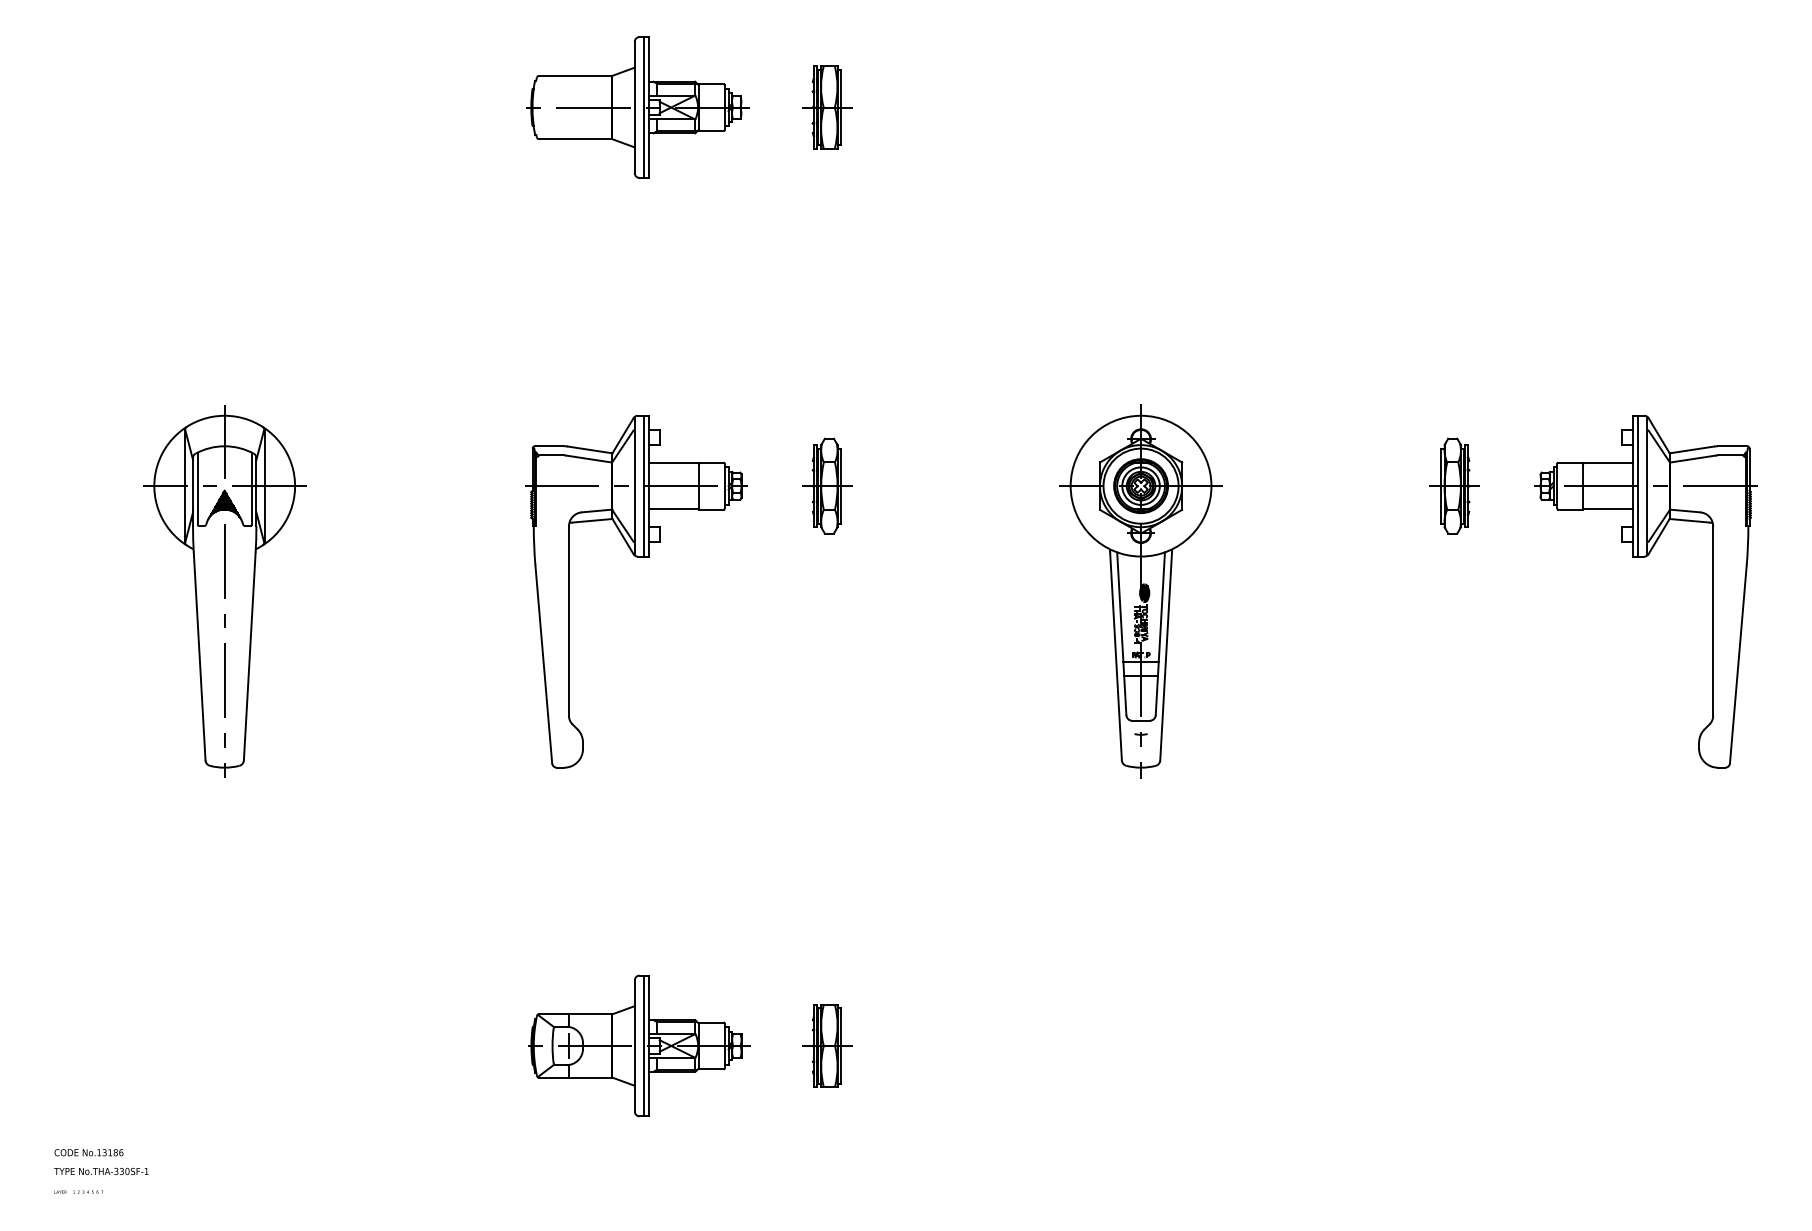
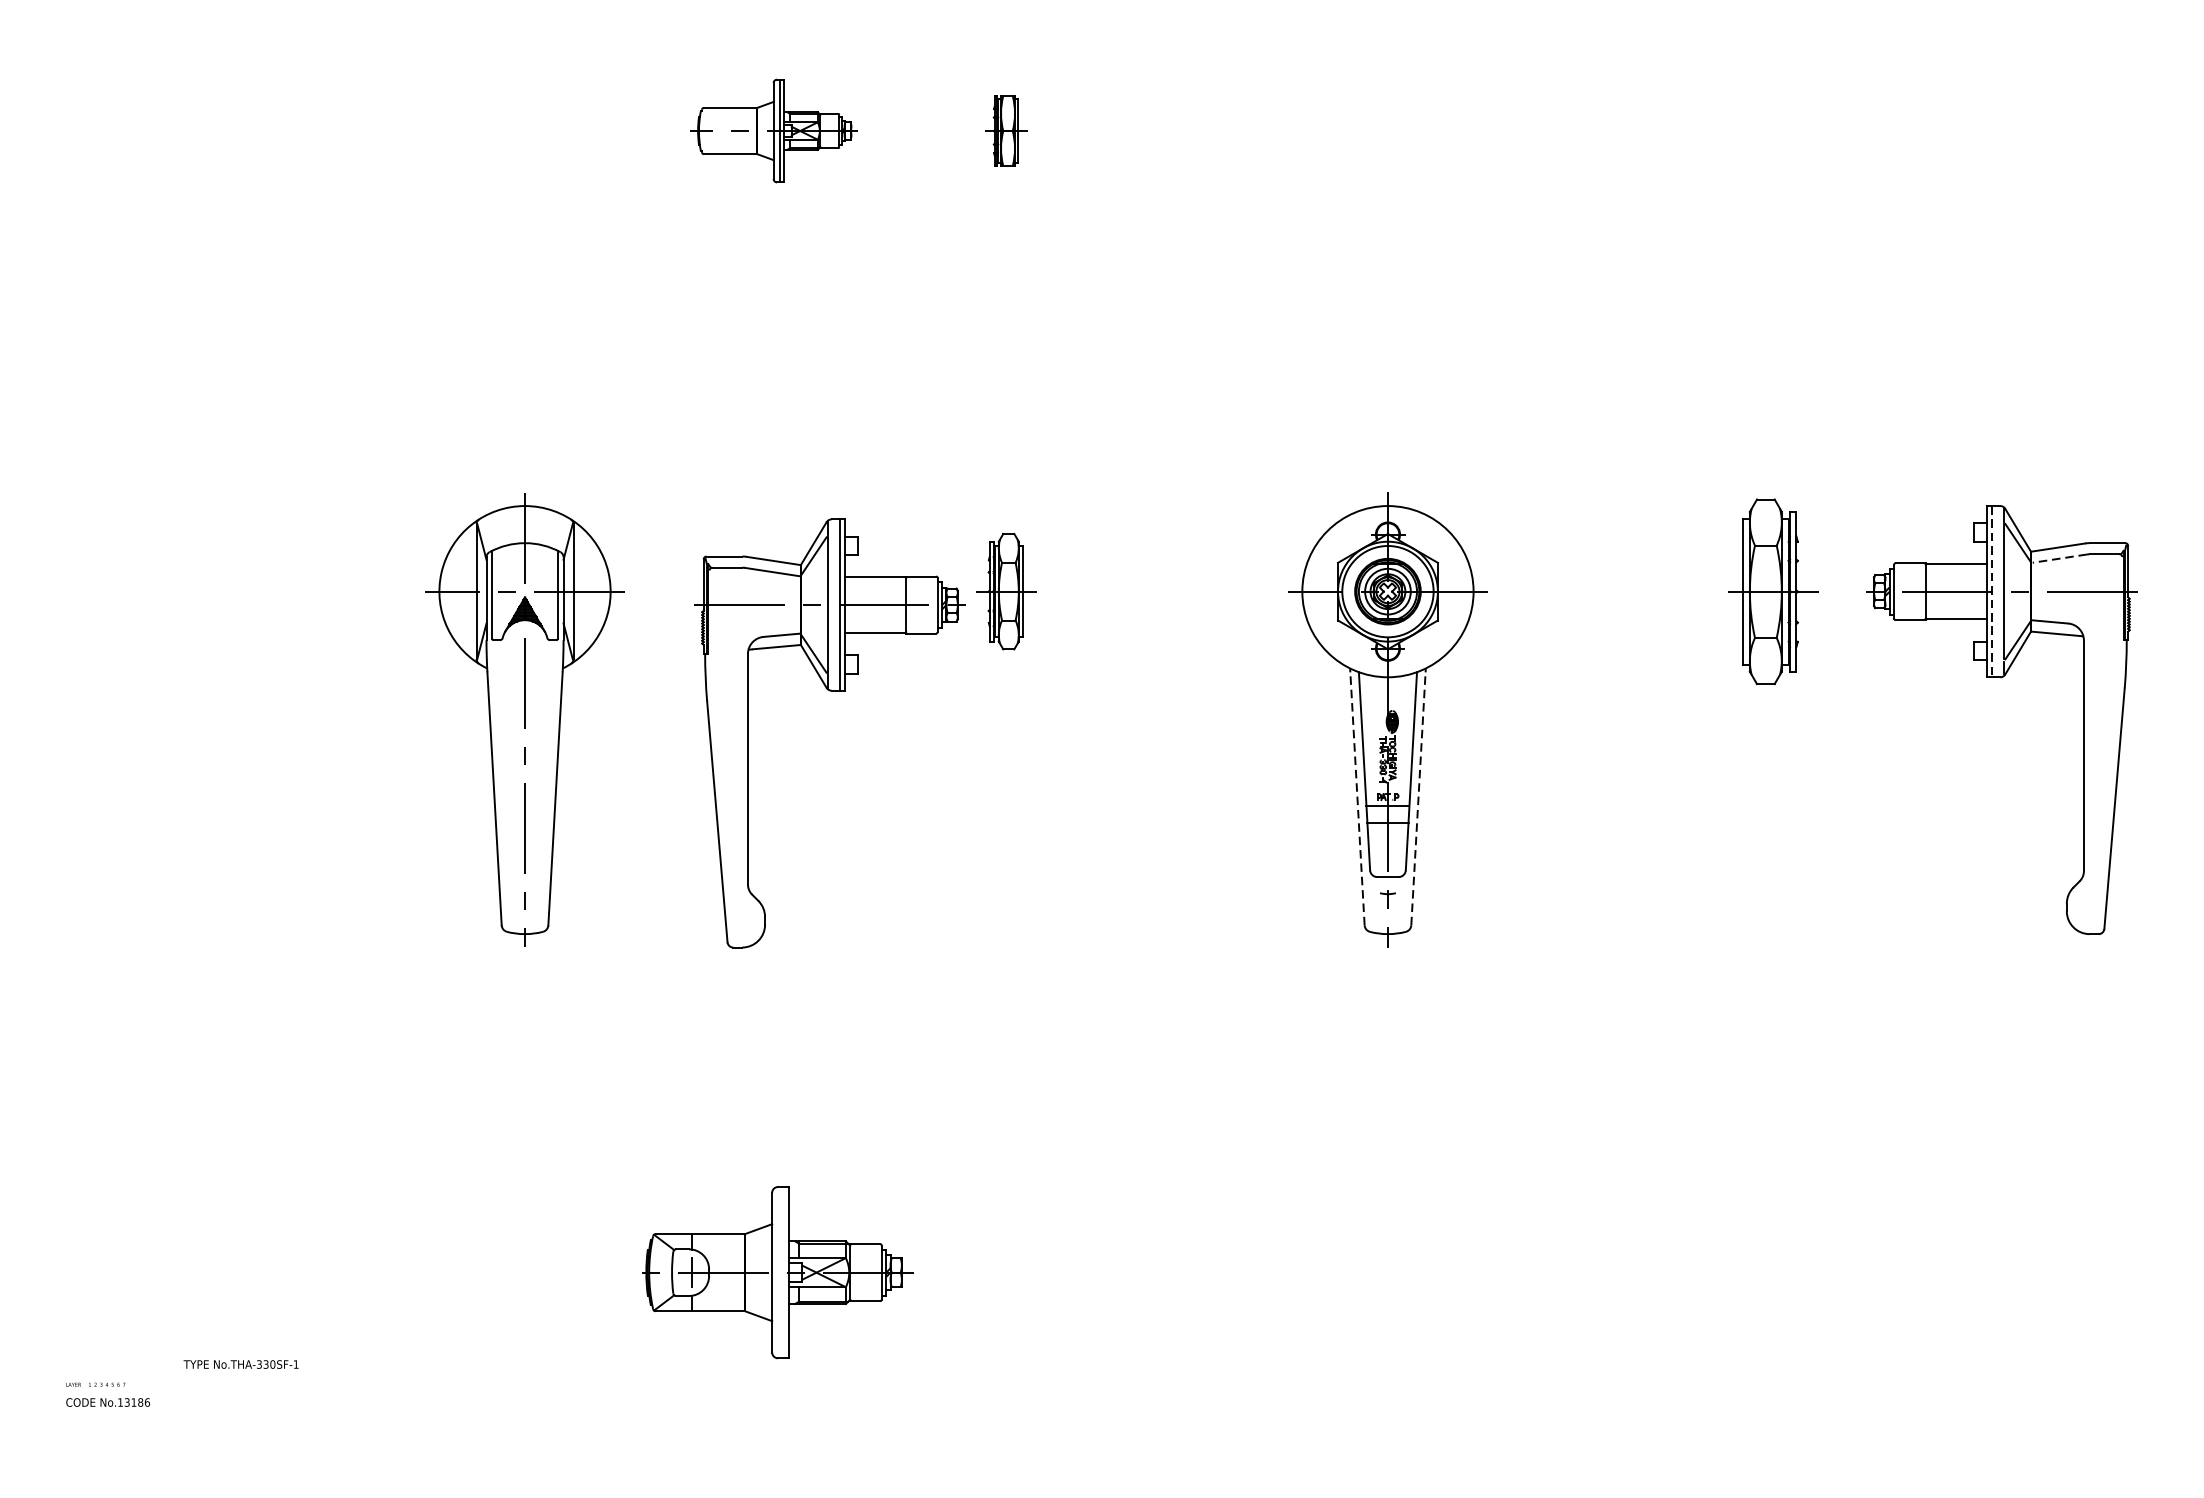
part: (637, 107) -> (775, 131), size x0.6
part: (827, 107) -> (1006, 131), size x0.7
line: (1692, 459) -> (2058, 559), solid -> dashed
part: (1454, 485) -> (1769, 590), size x1.6
line: (1637, 486) -> (1991, 592), solid -> dashed
part: (636, 557) -> (830, 691), moved
part: (224, 591) -> (524, 719), moved
line: (1116, 655) -> (1358, 797), solid -> dashed
line: (1166, 655) -> (1418, 797), solid -> dashed
line: (644, 1045) -> (783, 1272), removed
part: (827, 1045) -> (1006, 1272), removed
text: (101, 1171) -> (241, 1364), moved
text: (78, 1191) -> (95, 1384), moved

